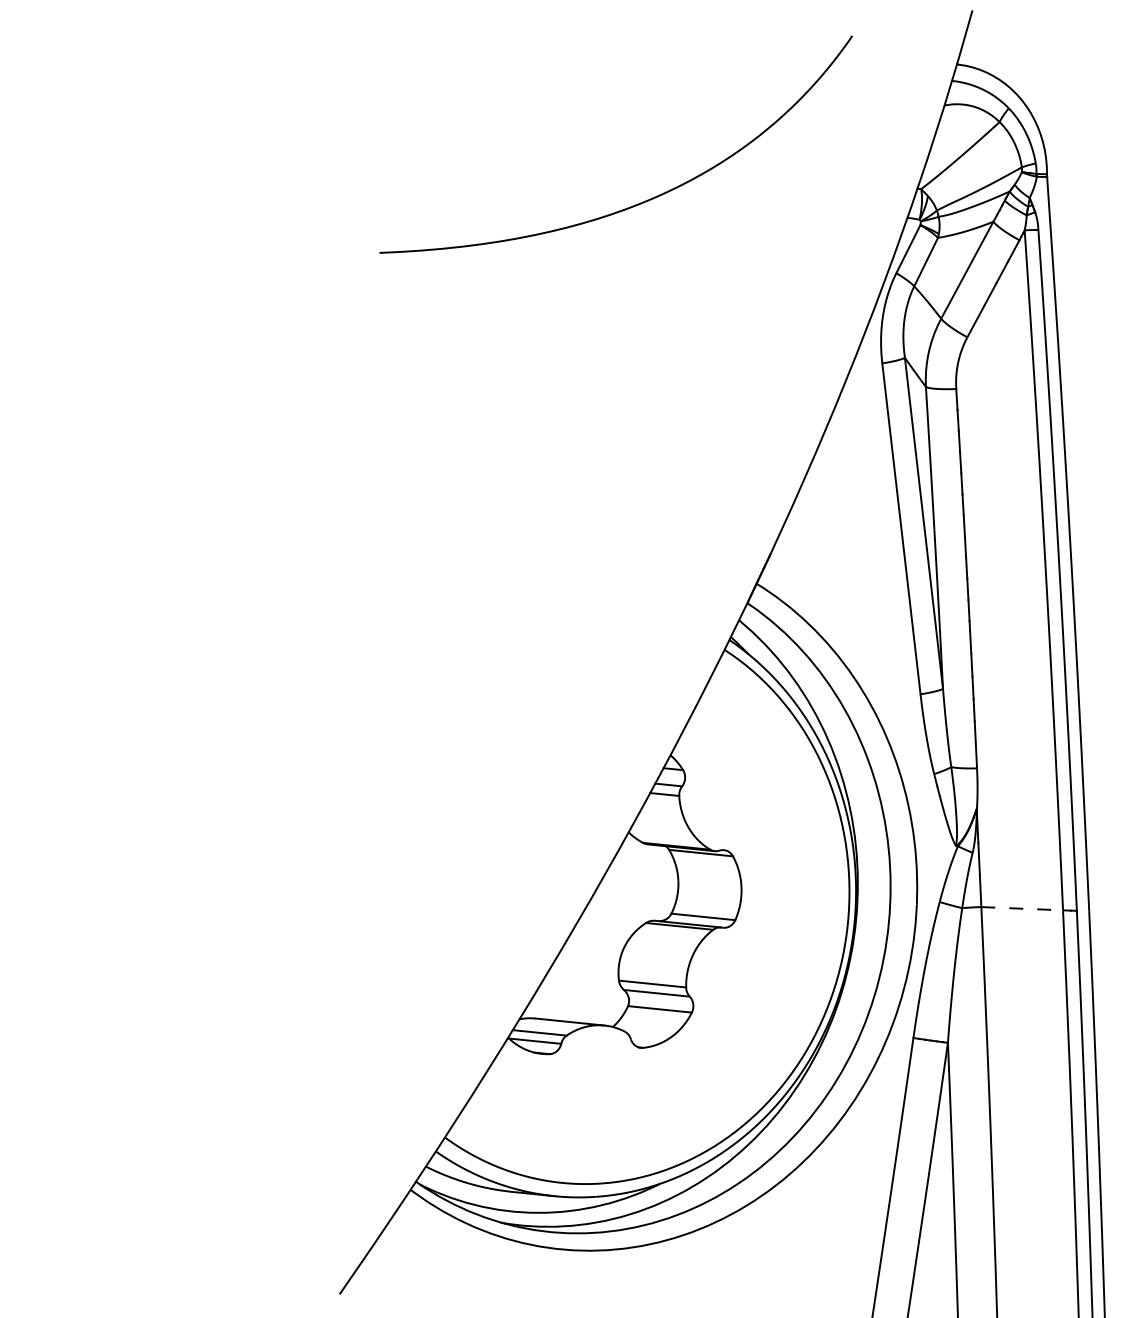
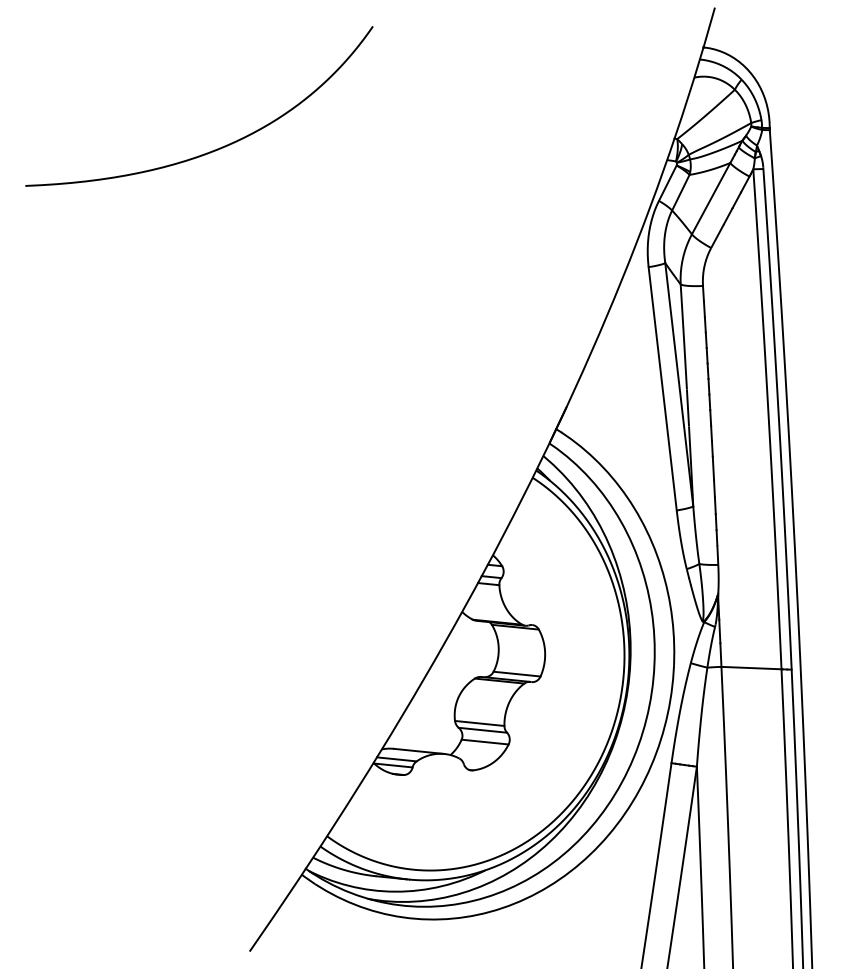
curve: (637, 203) -> (215, 149), moved
line: (1023, 908) -> (752, 667), dashed -> solid

